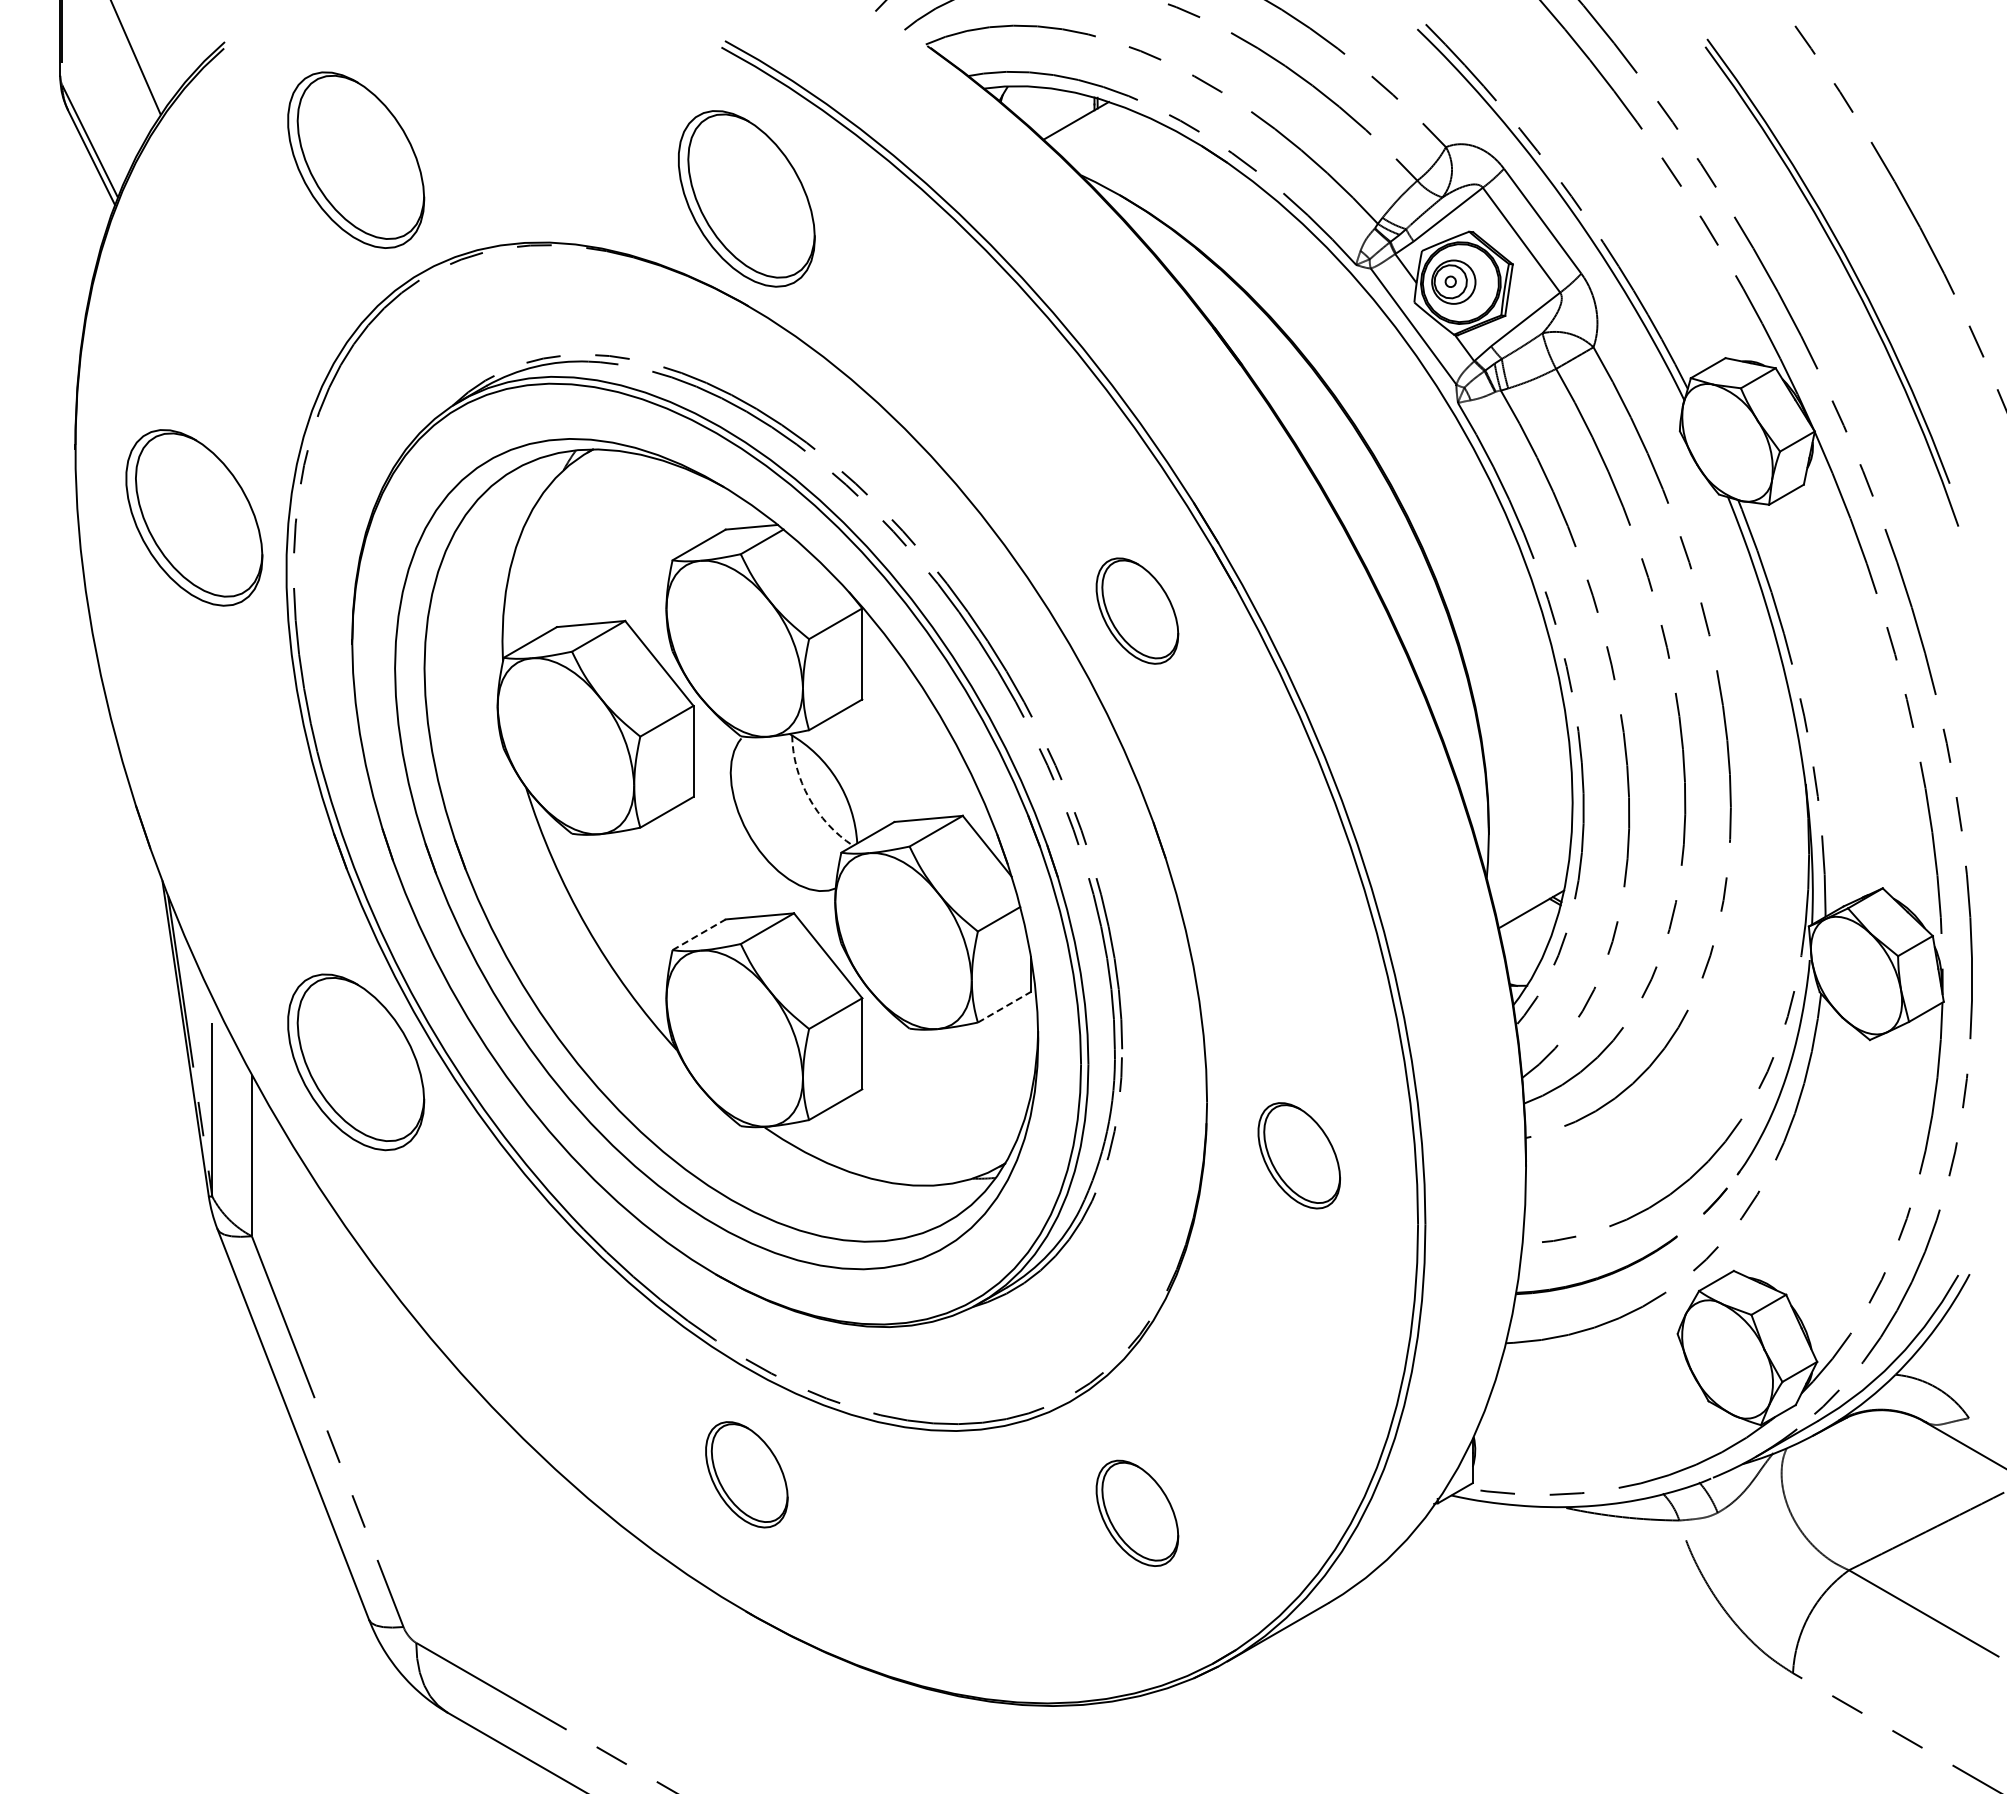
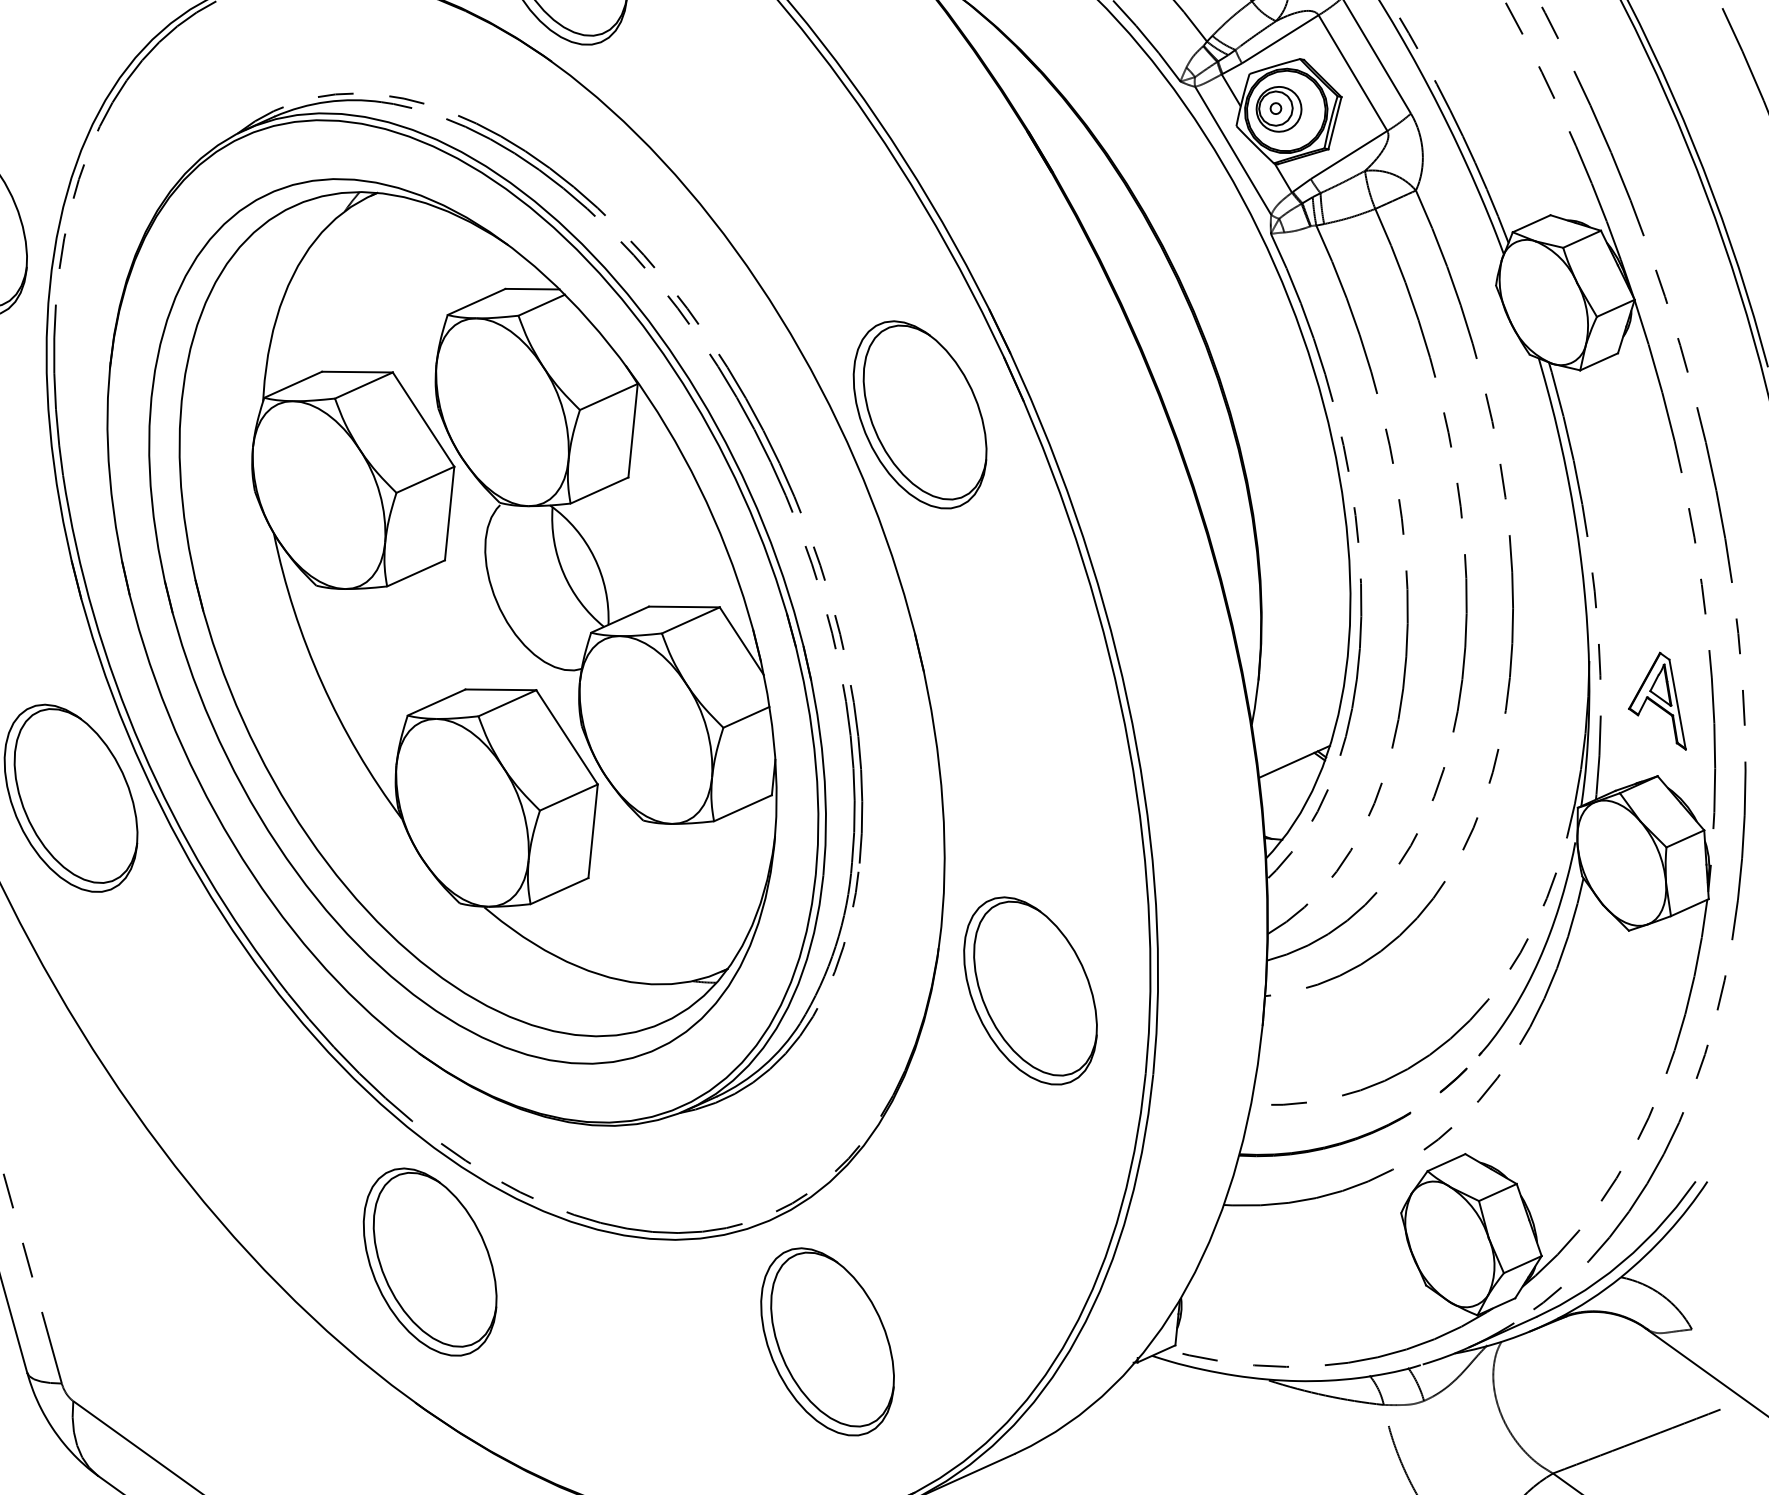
part: (1137, 610) -> (920, 414), size x1.67
arc: (809, 798) -> (564, 573), dashed -> solid
part: (1877, 814) -> (1659, 699), added
line: (699, 934) -> (437, 702), dashed -> solid
line: (1004, 1007) -> (742, 808), dashed -> solid
part: (1299, 1155) -> (1030, 990), size x1.67
part: (746, 1474) -> (429, 1261), size x1.67
part: (1137, 1513) -> (827, 1342), size x1.67

